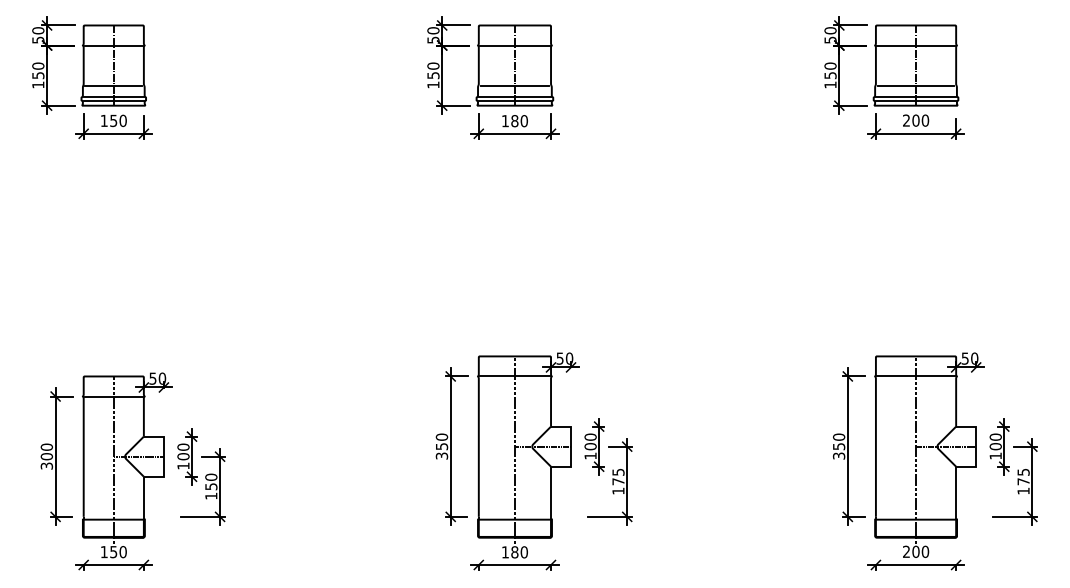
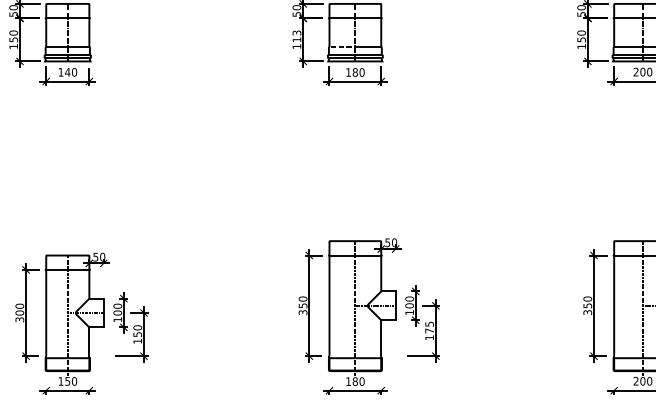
text: (433, 70) -> (297, 36), 150 -> 113
line: (498, 85) -> (343, 46), solid -> dashed
text: (113, 120) -> (67, 72), 150 -> 140

